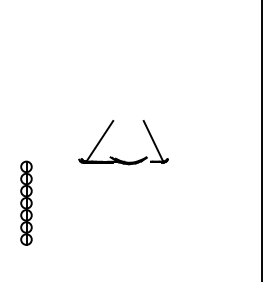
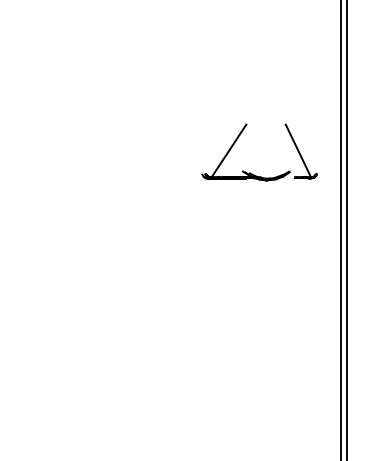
part: (116, 158) -> (250, 172), moved
part: (25, 202) -> (35, 230), removed

